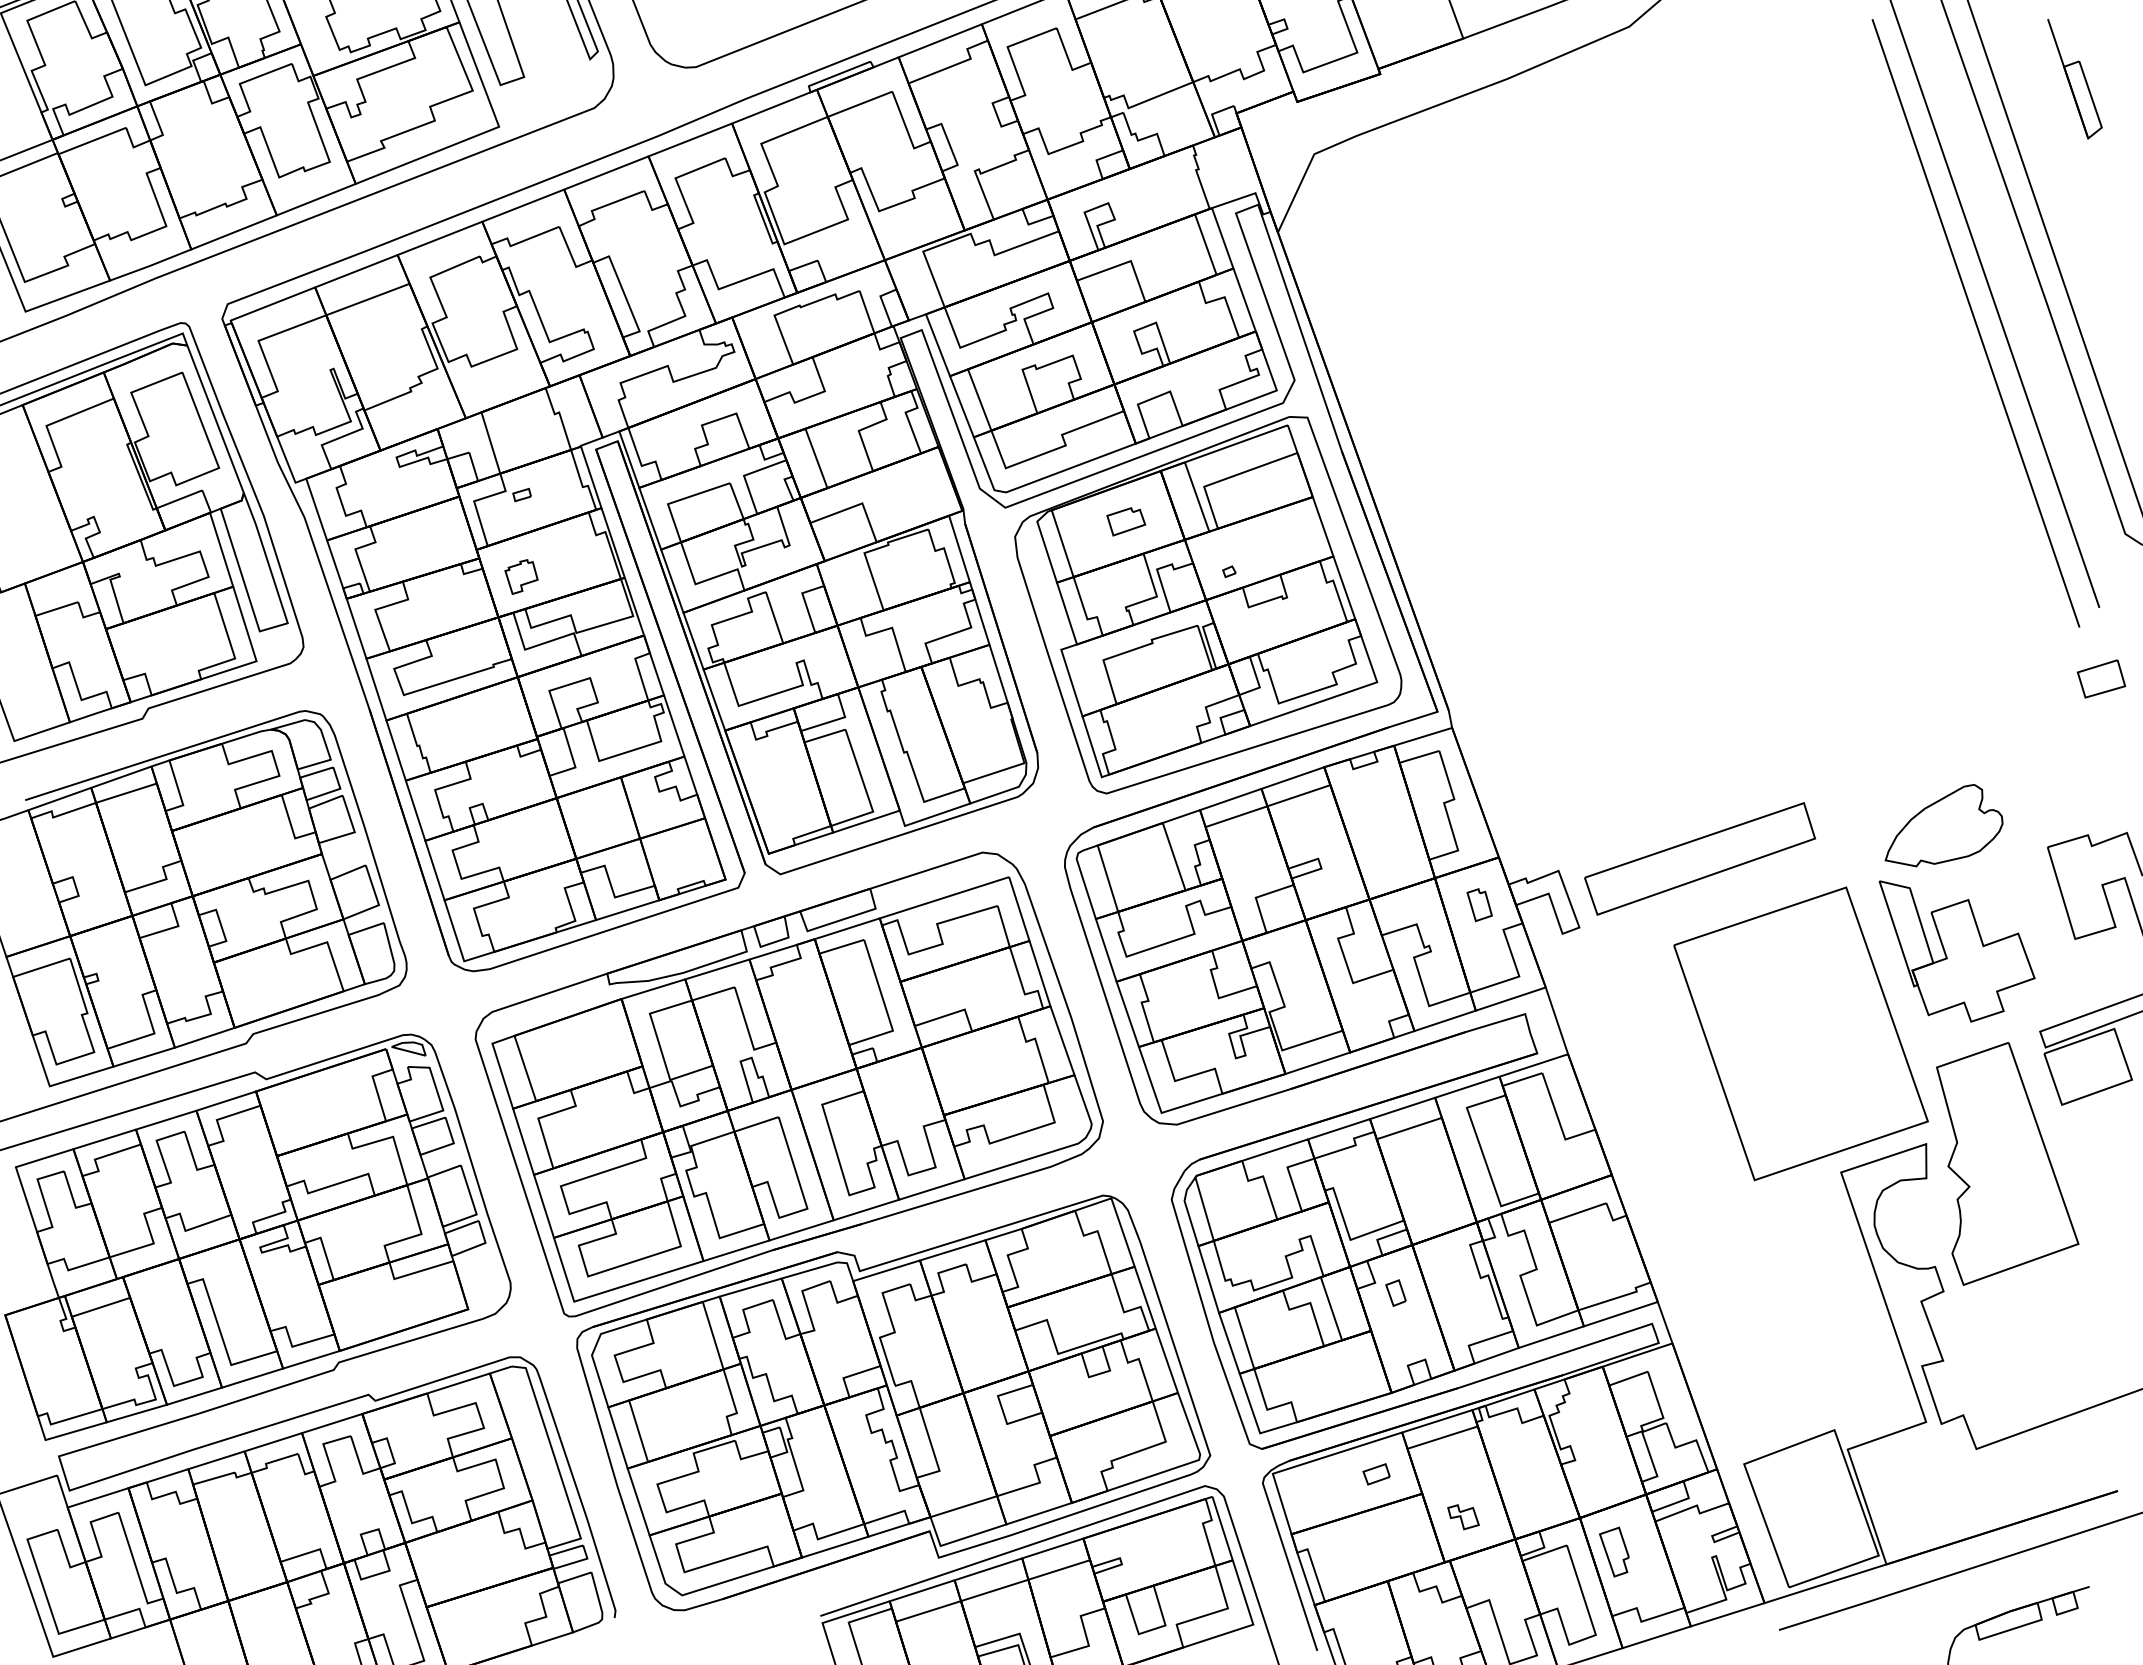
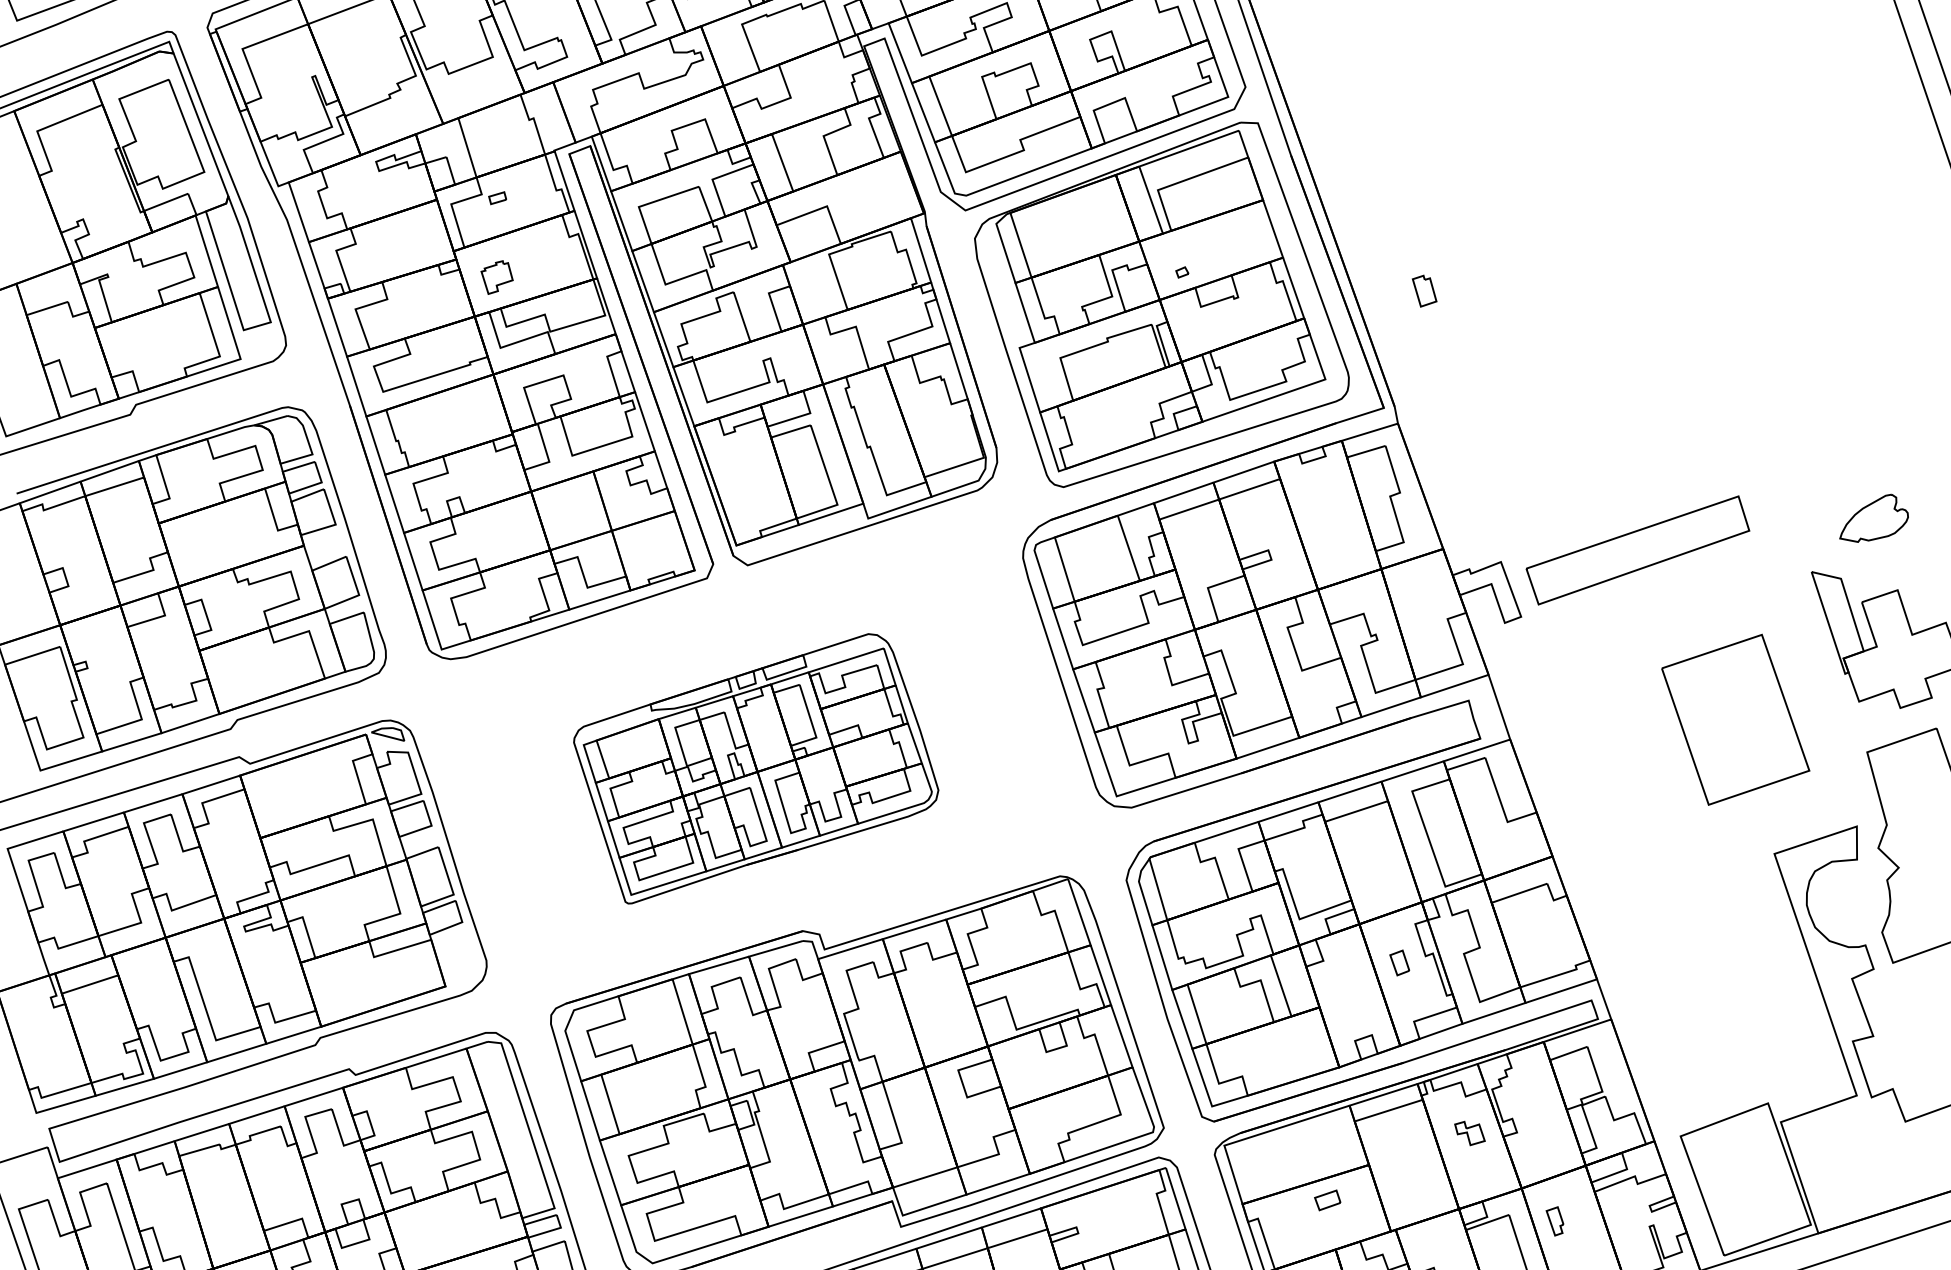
part: (1126, 521) -> (1082, 223), removed
part: (1943, 825) -> (1873, 518), size x0.6
part: (1479, 905) -> (1424, 291), moved
part: (1800, 1033) -> (1735, 719), size x0.6
part: (788, 1084) -> (755, 768), size x0.6
part: (1395, 1292) -> (1399, 962), moved
part: (1376, 1474) -> (1327, 1200), moved
part: (1463, 1517) -> (1469, 1133), moved
part: (1614, 1551) -> (1555, 1220), size x0.6

